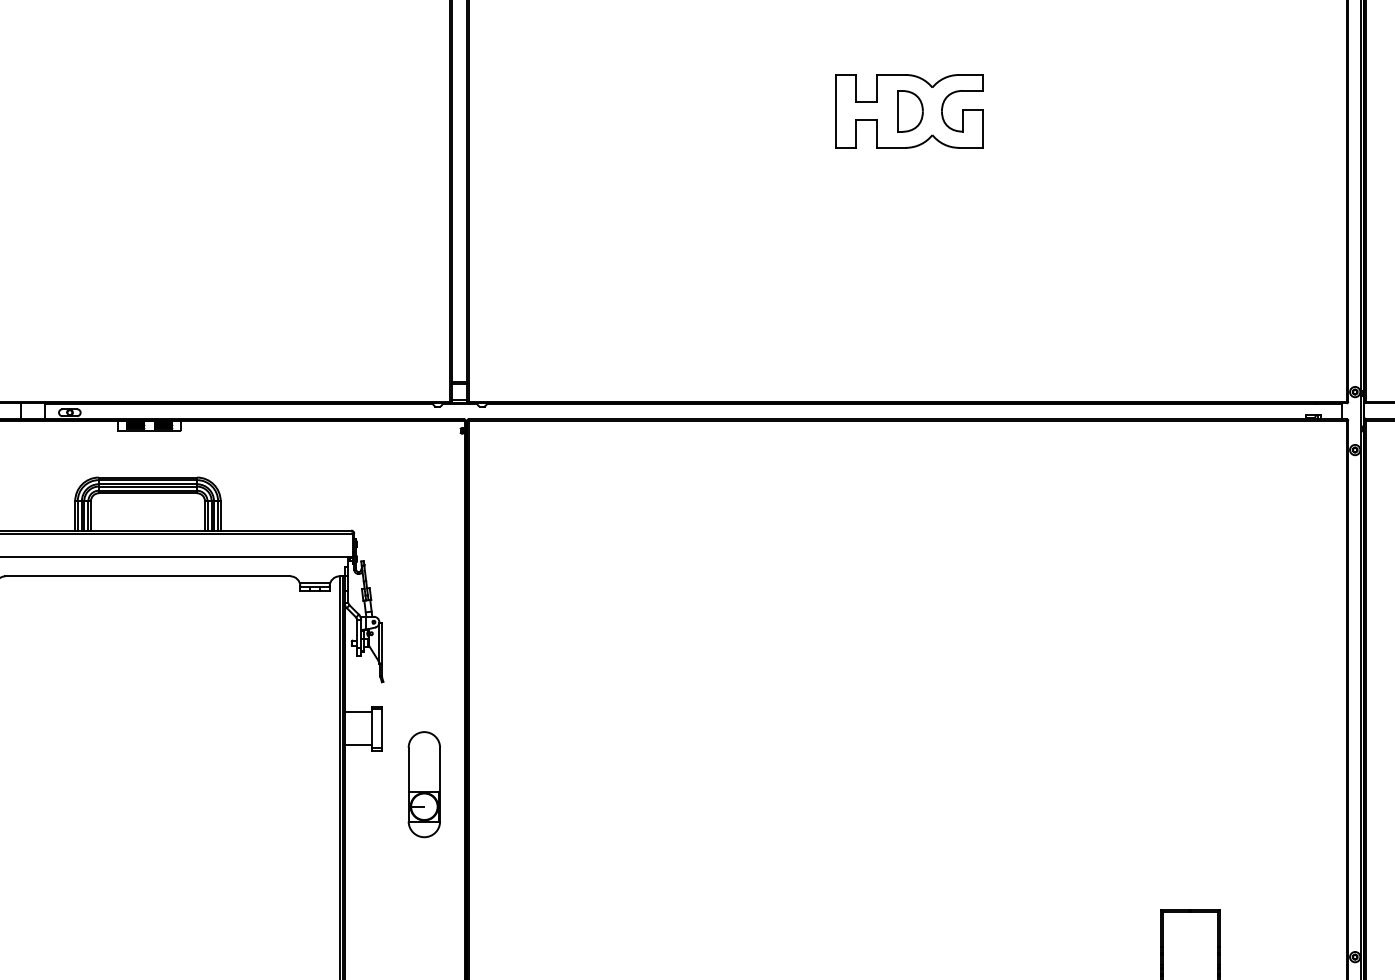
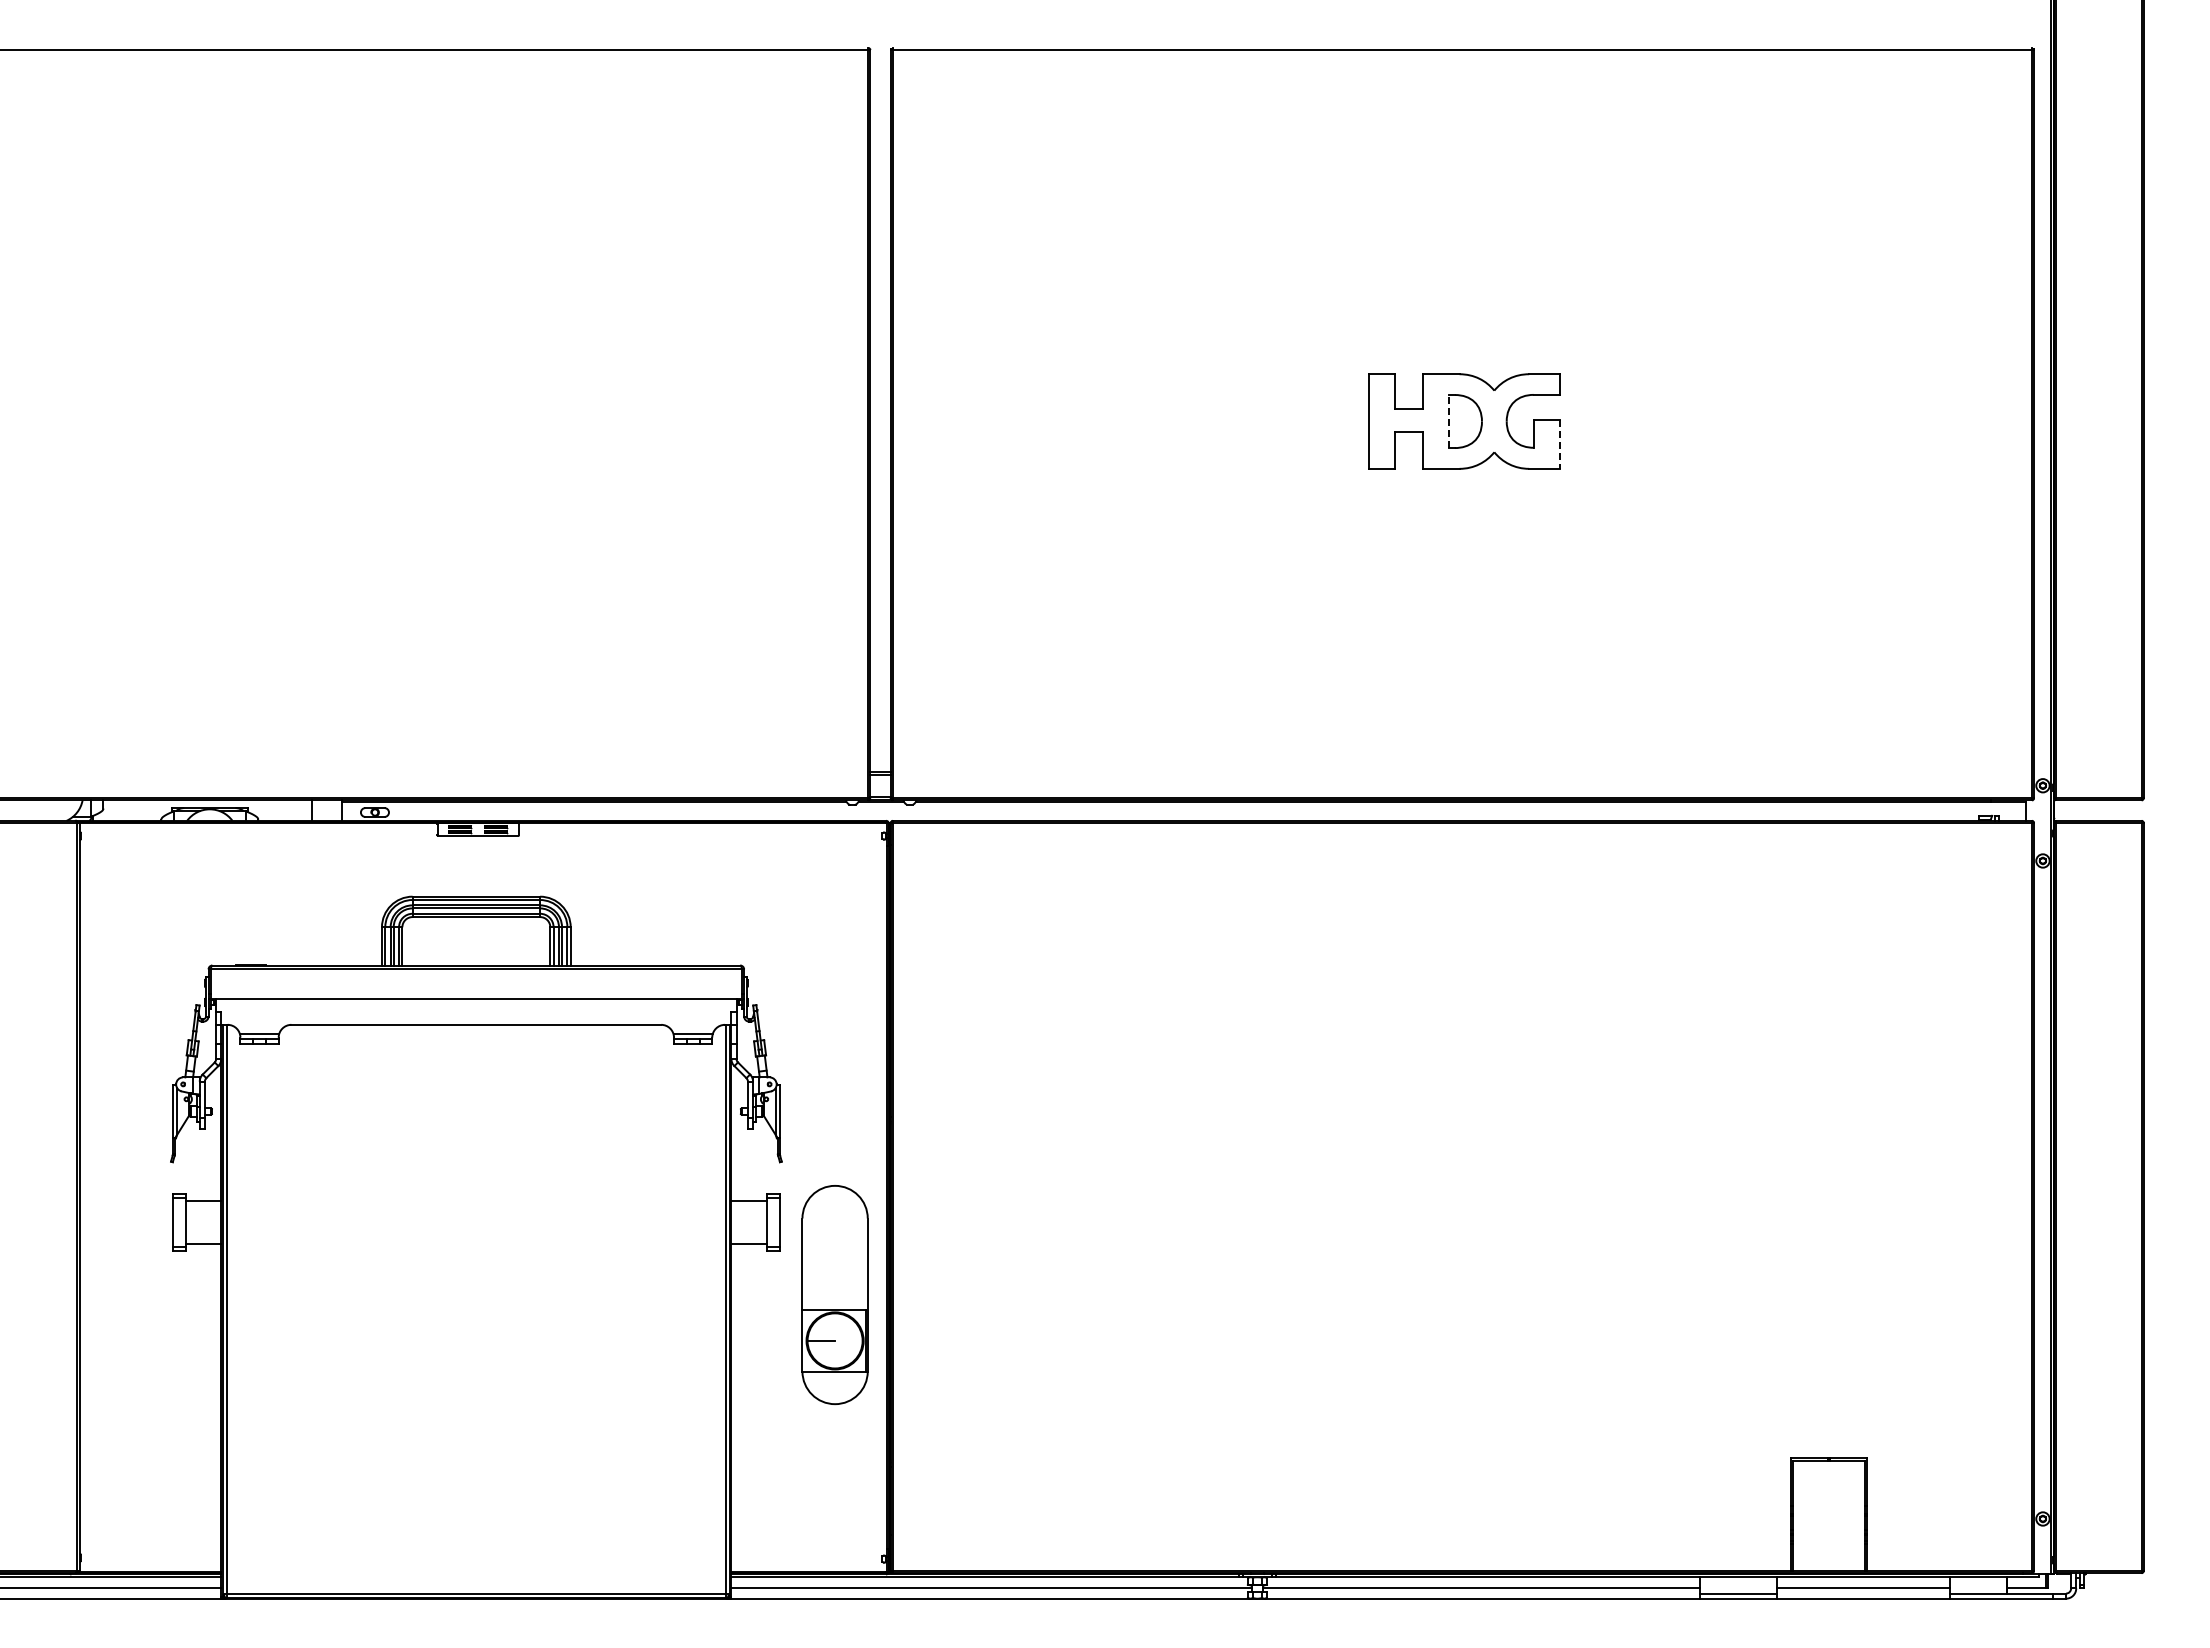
line: (897, 111) -> (1449, 421), solid -> dashed
line: (983, 129) -> (1560, 444), solid -> dashed
part: (423, 784) -> (834, 1295), size x1.6

